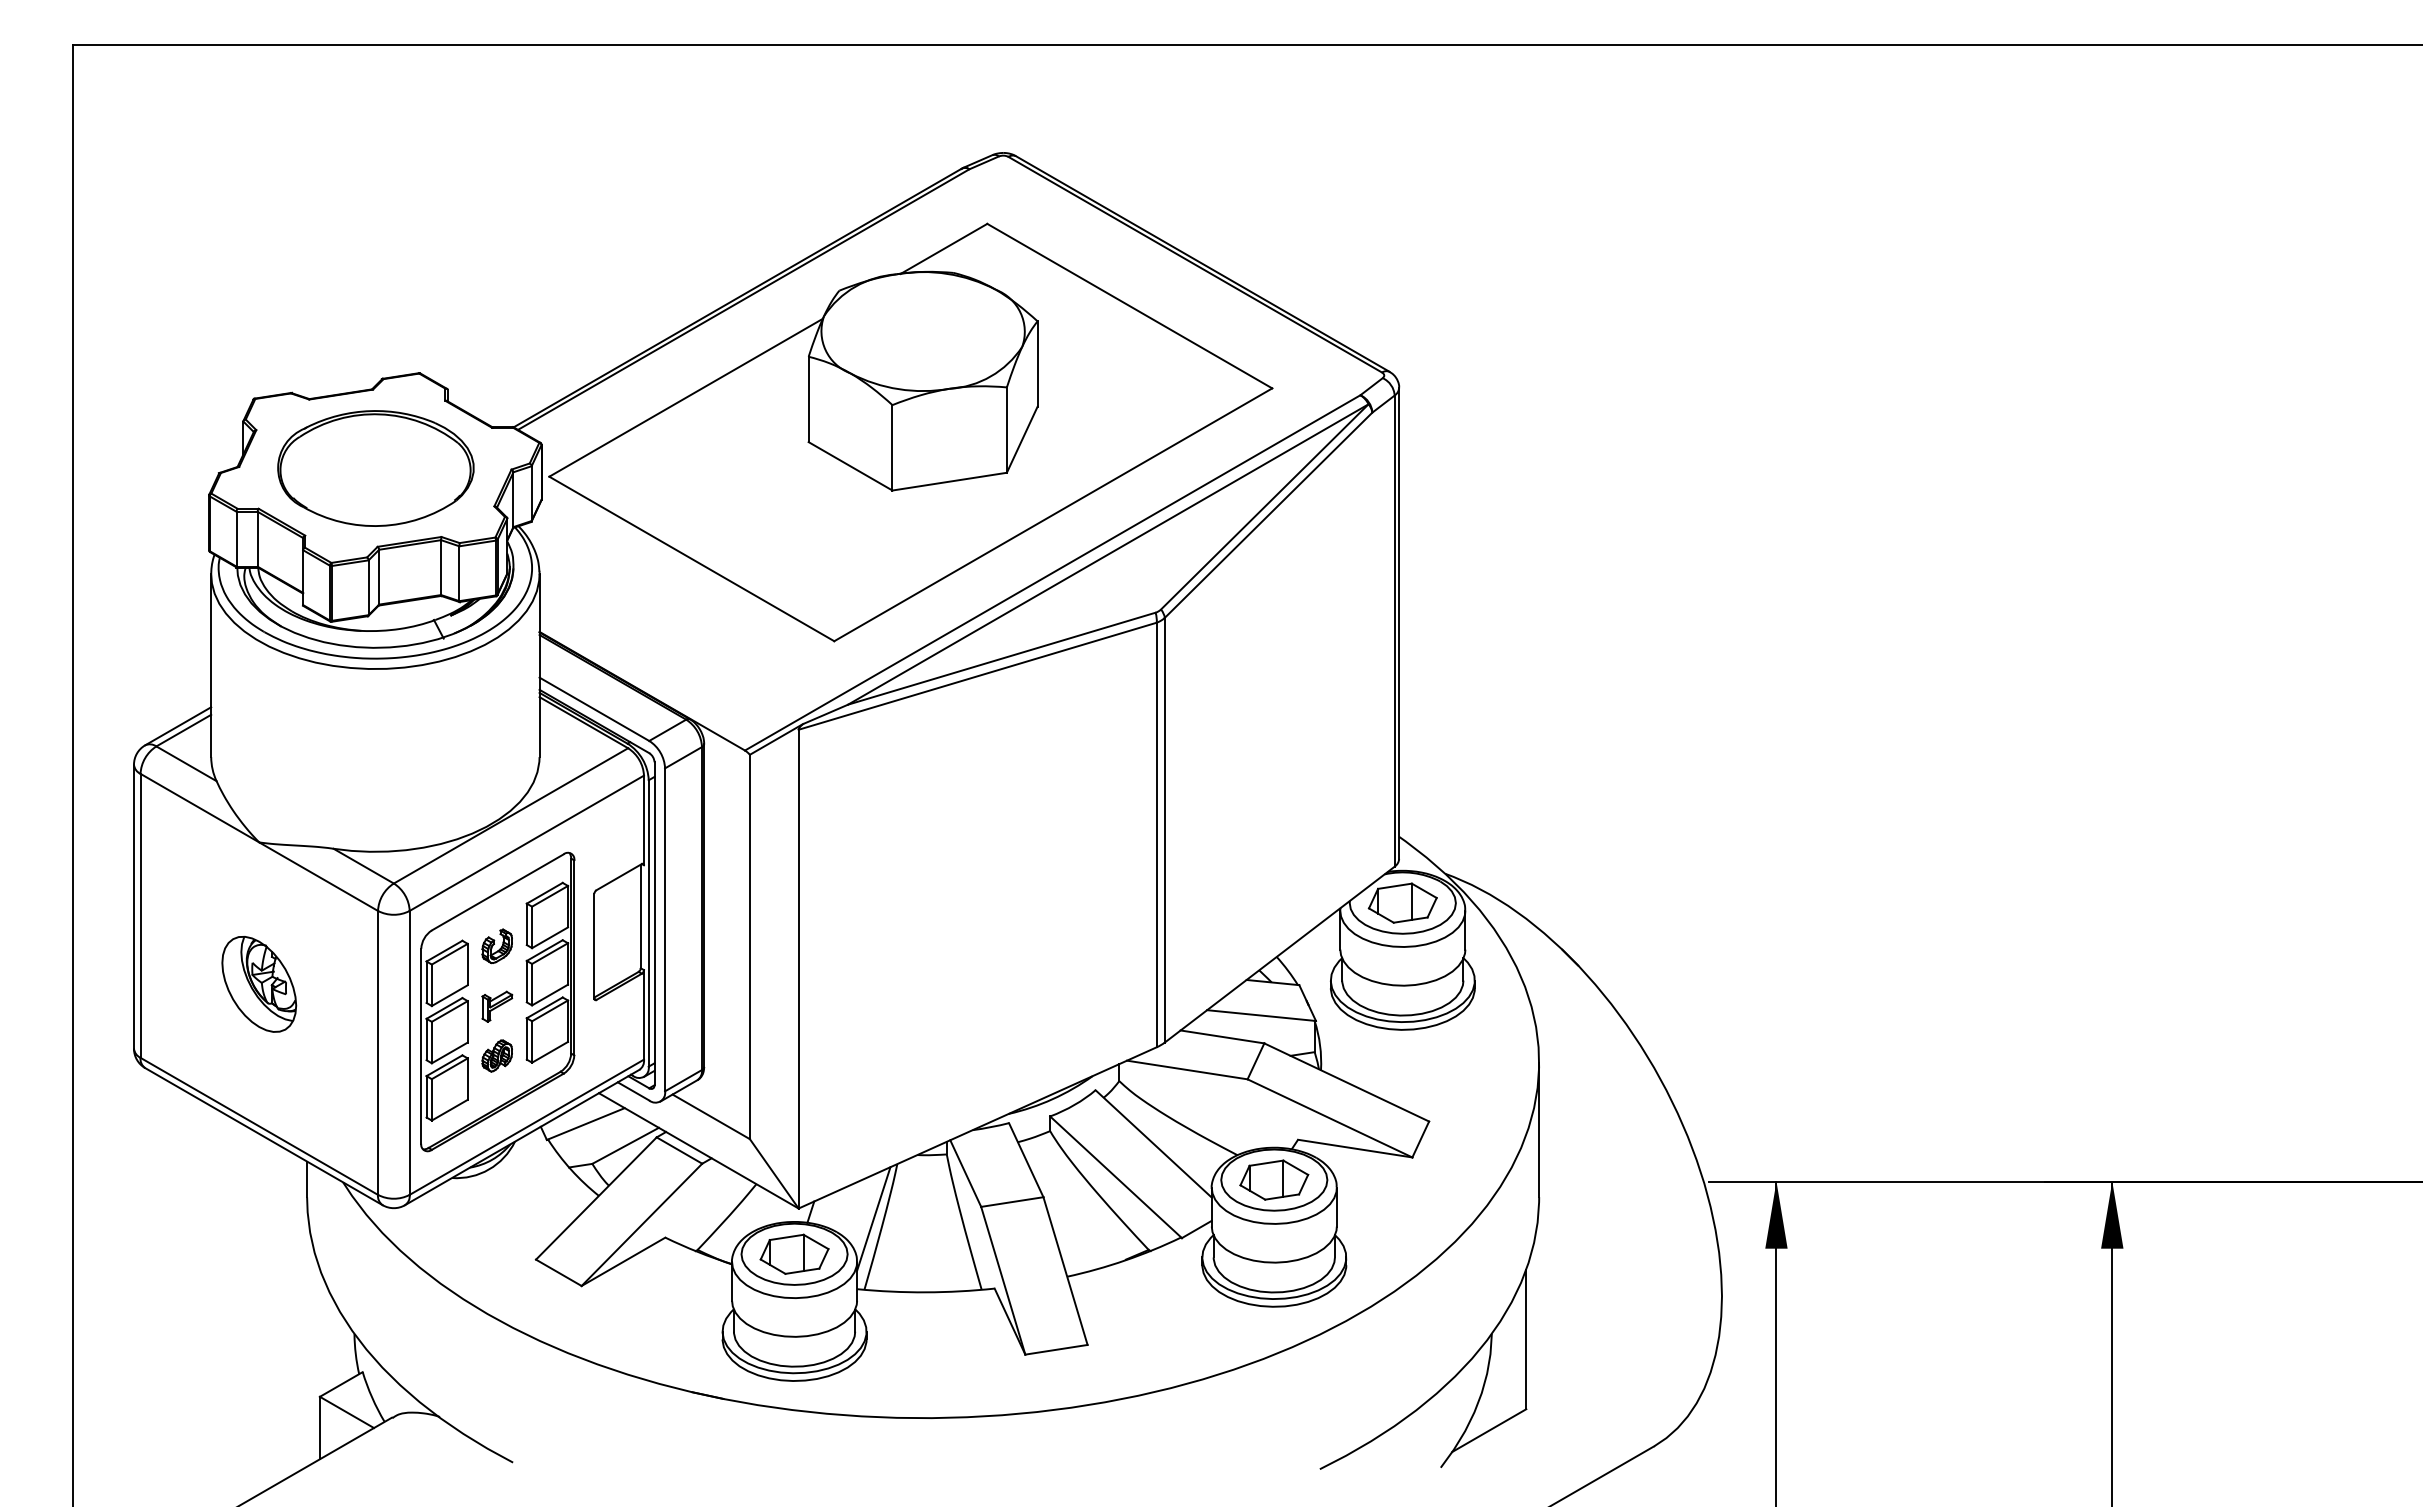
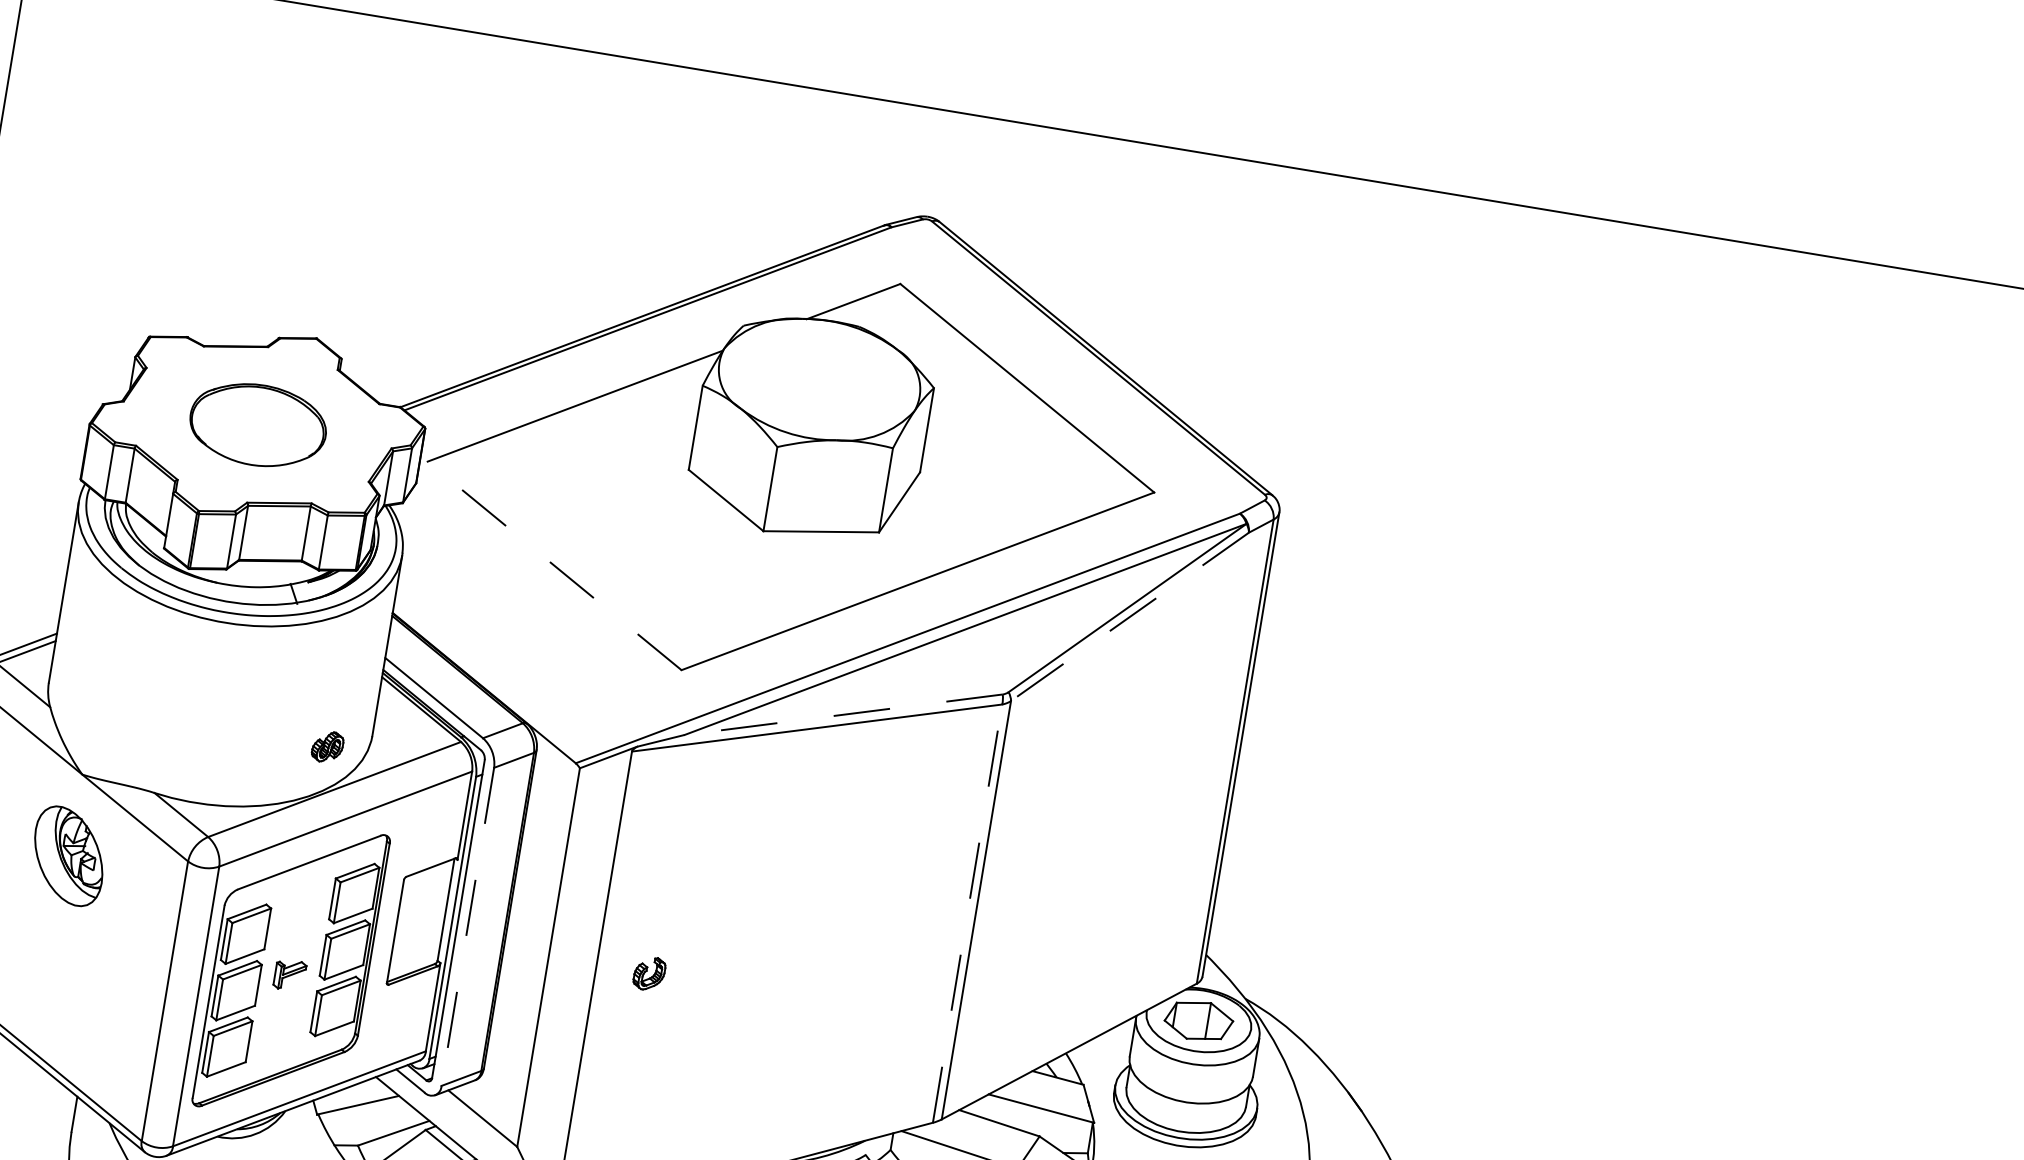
part: (375, 468) -> (257, 425), size x0.7
line: (1268, 515) -> (1129, 617), solid -> dashed
line: (691, 558) -> (554, 565), solid -> dashed
line: (1001, 658) -> (843, 714), solid -> dashed
line: (1156, 834) -> (967, 913), solid -> dashed
line: (665, 930) -> (468, 927), solid -> dashed
part: (496, 946) -> (648, 973), moved
part: (259, 984) -> (68, 856), moved
part: (496, 1055) -> (327, 746), moved

